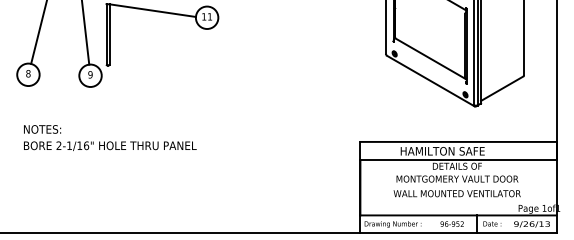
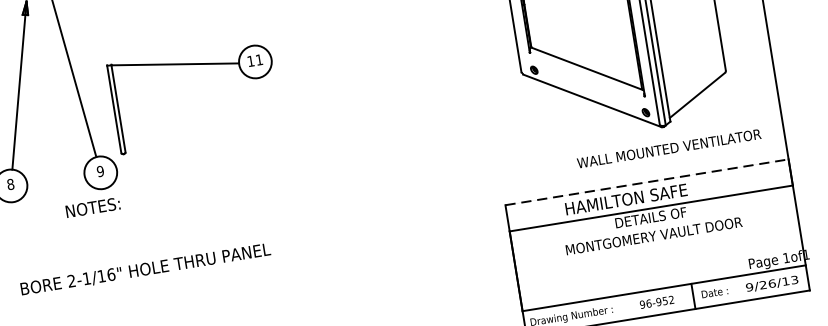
text: (42, 129) -> (93, 207), moved
line: (459, 141) -> (648, 181), solid -> dashed
text: (456, 193) -> (668, 148), moved

